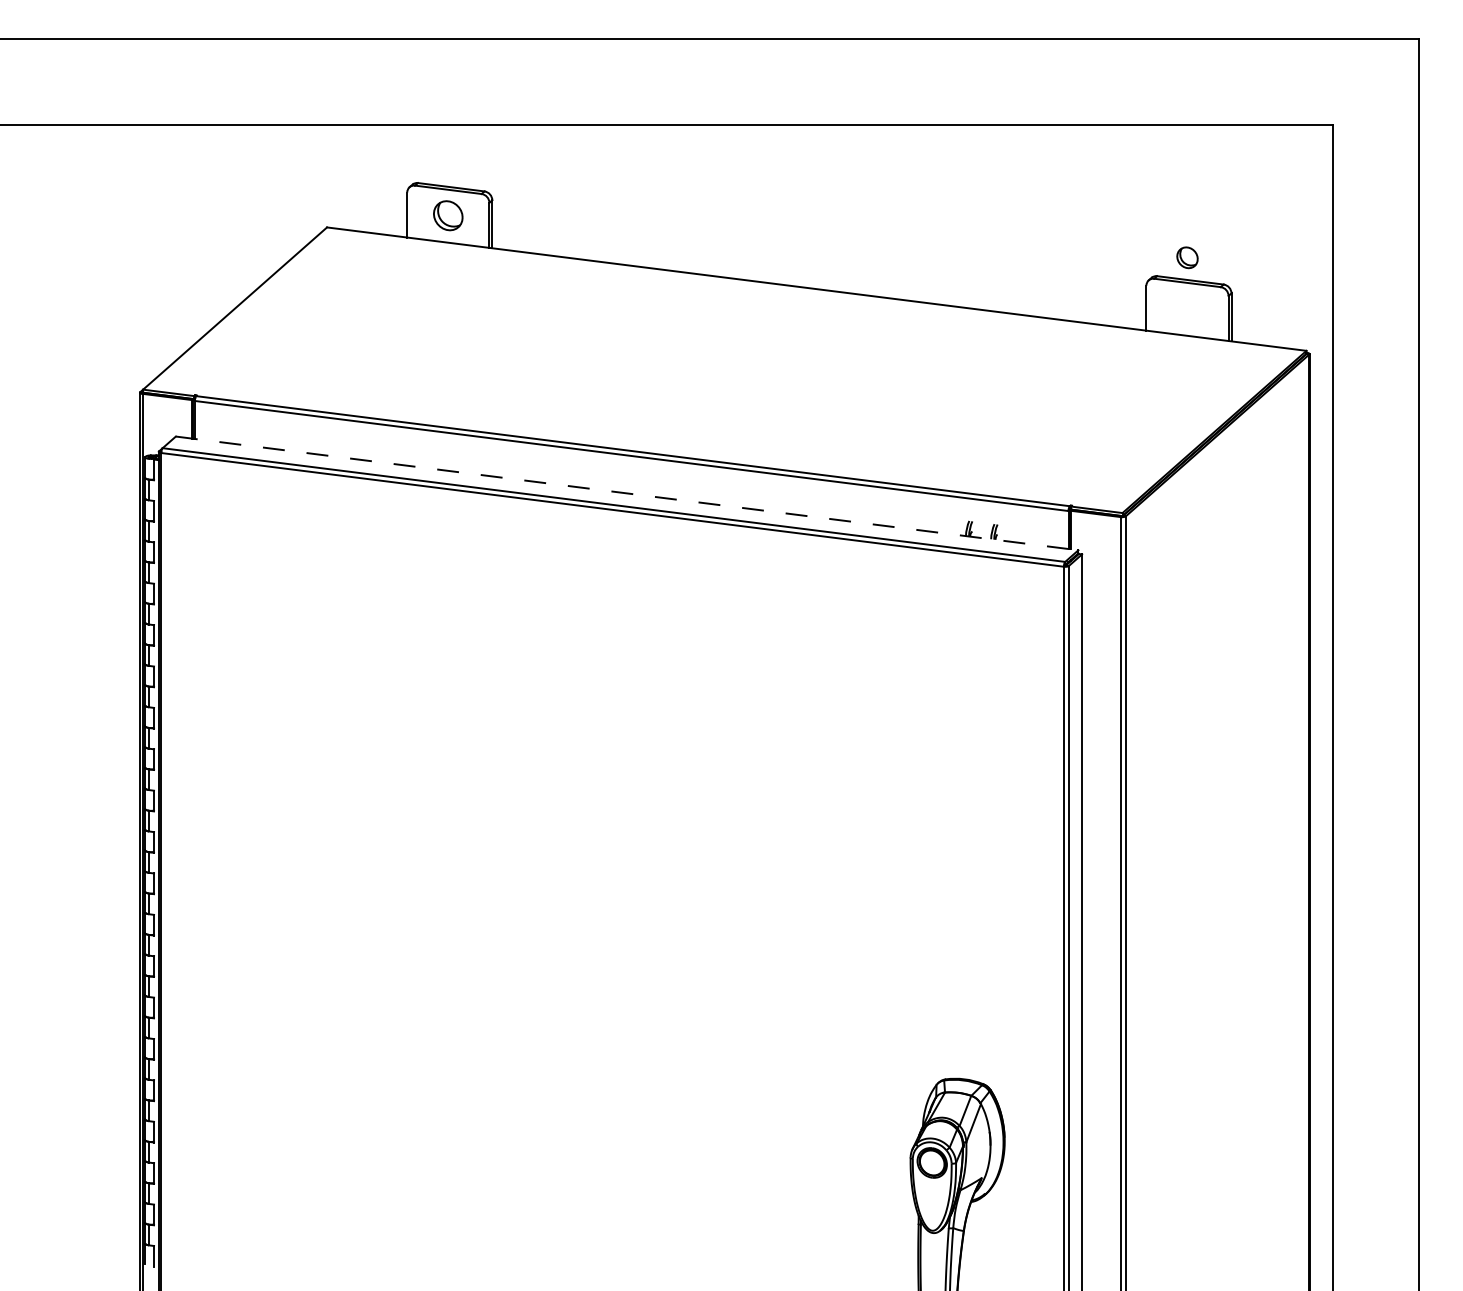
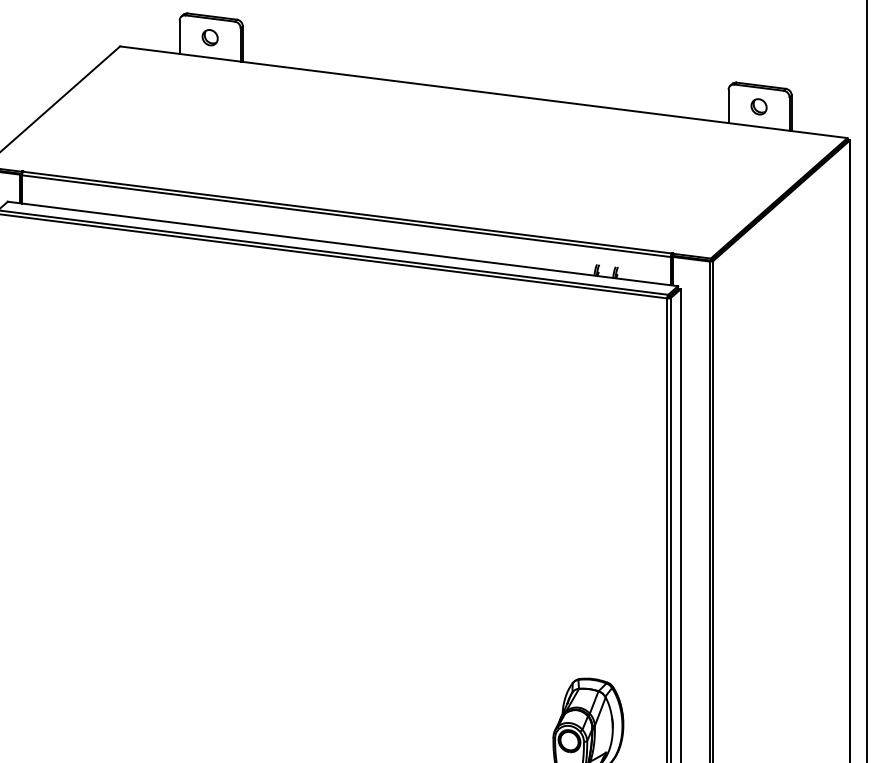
part: (448, 215) -> (210, 37), size x0.71
part: (1187, 257) -> (759, 106), moved
line: (627, 493) -> (343, 244), dashed -> solid

